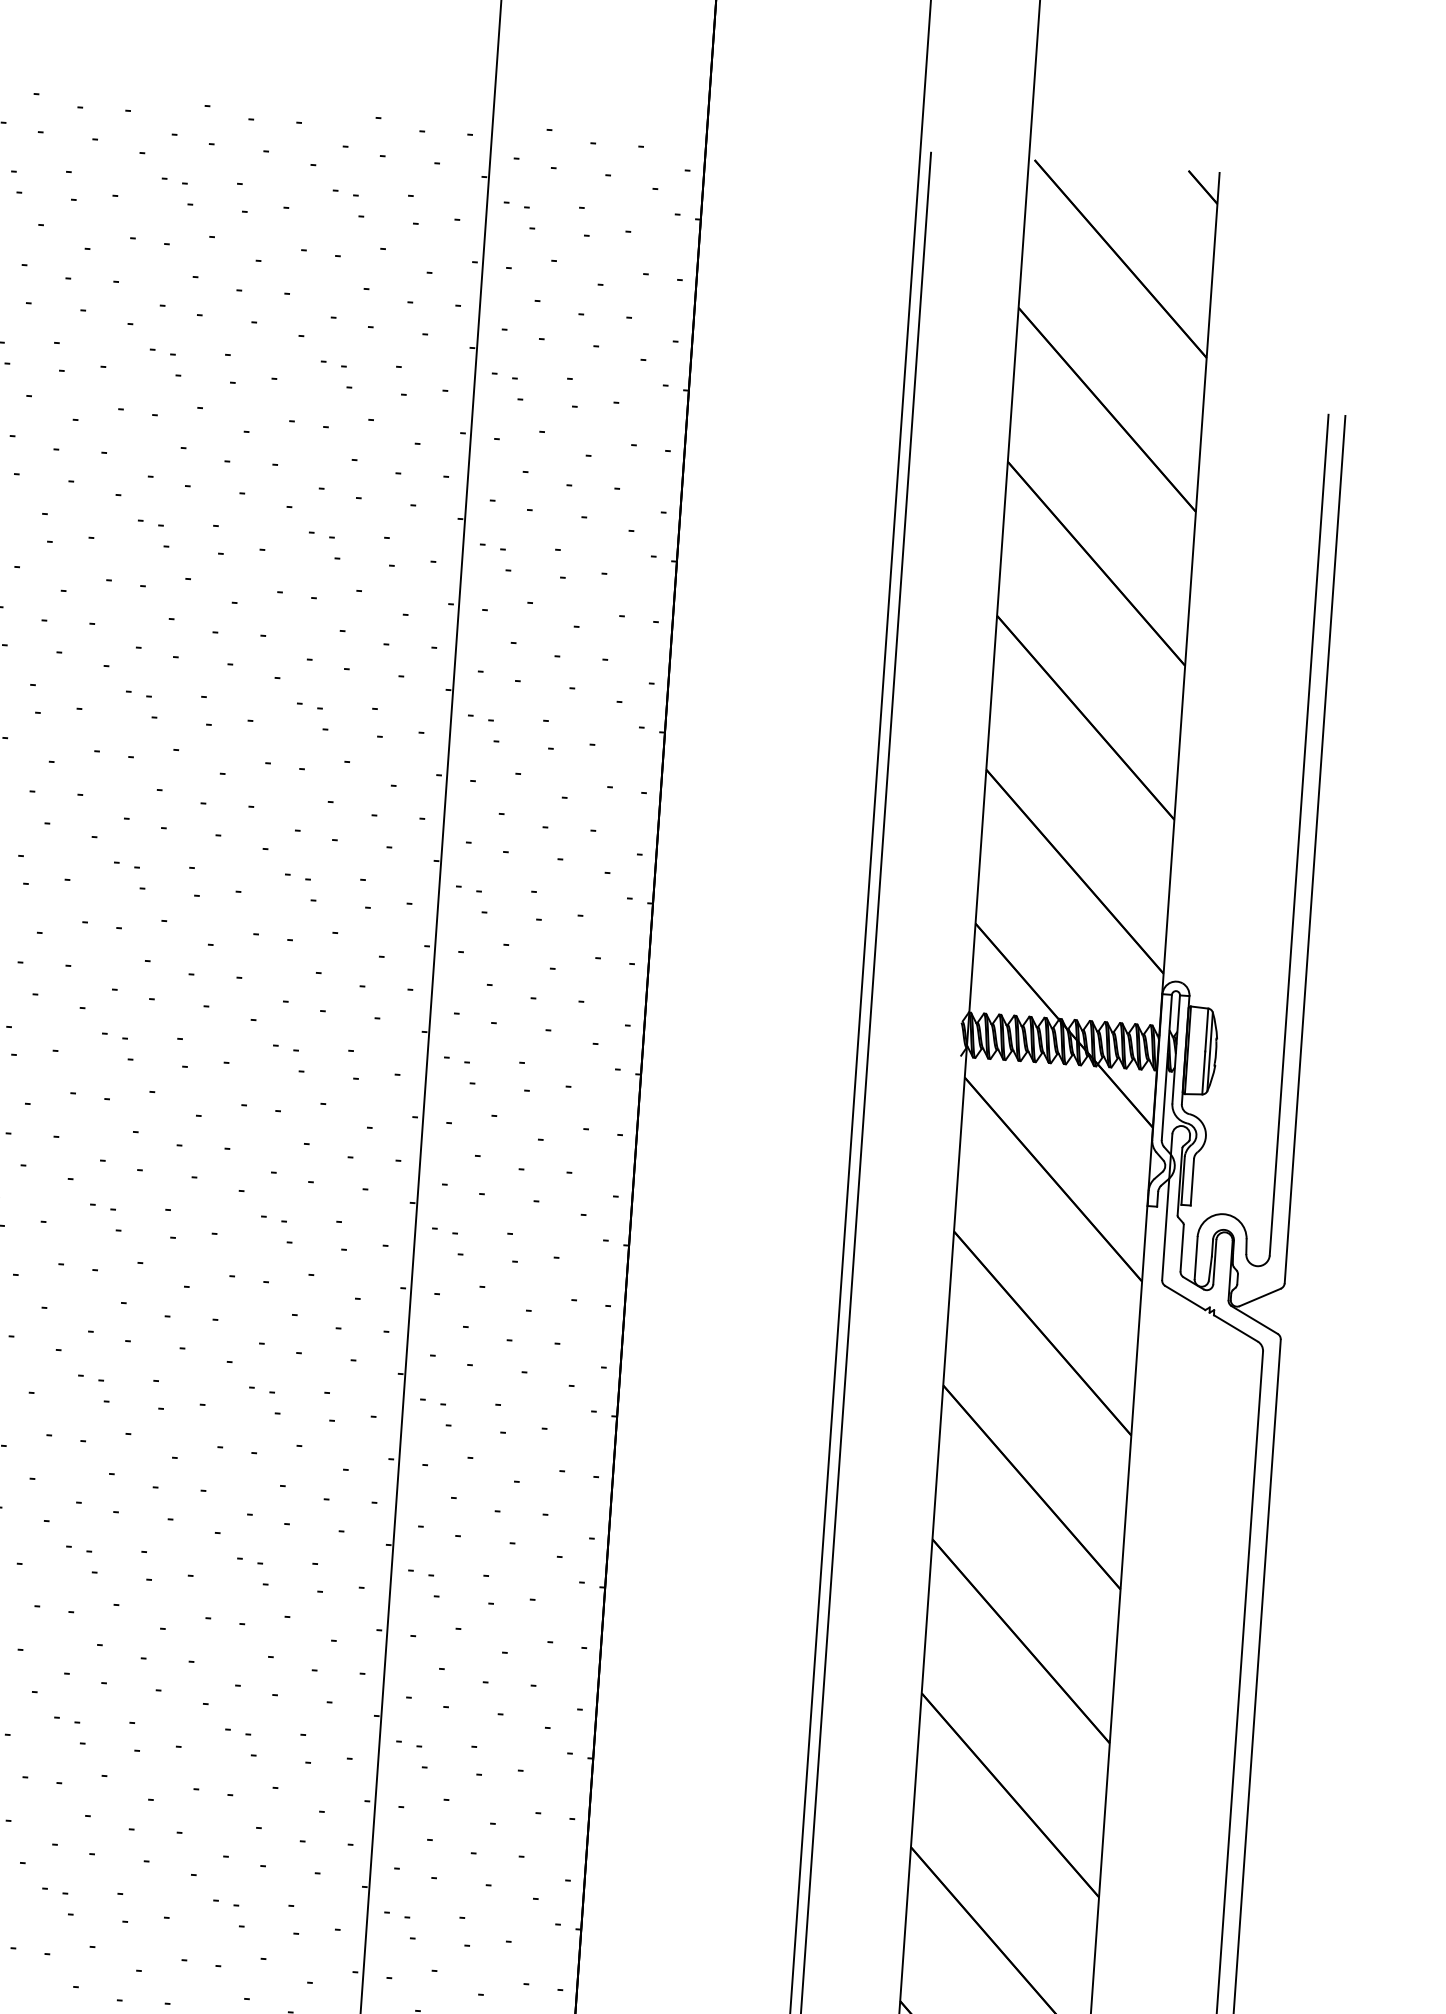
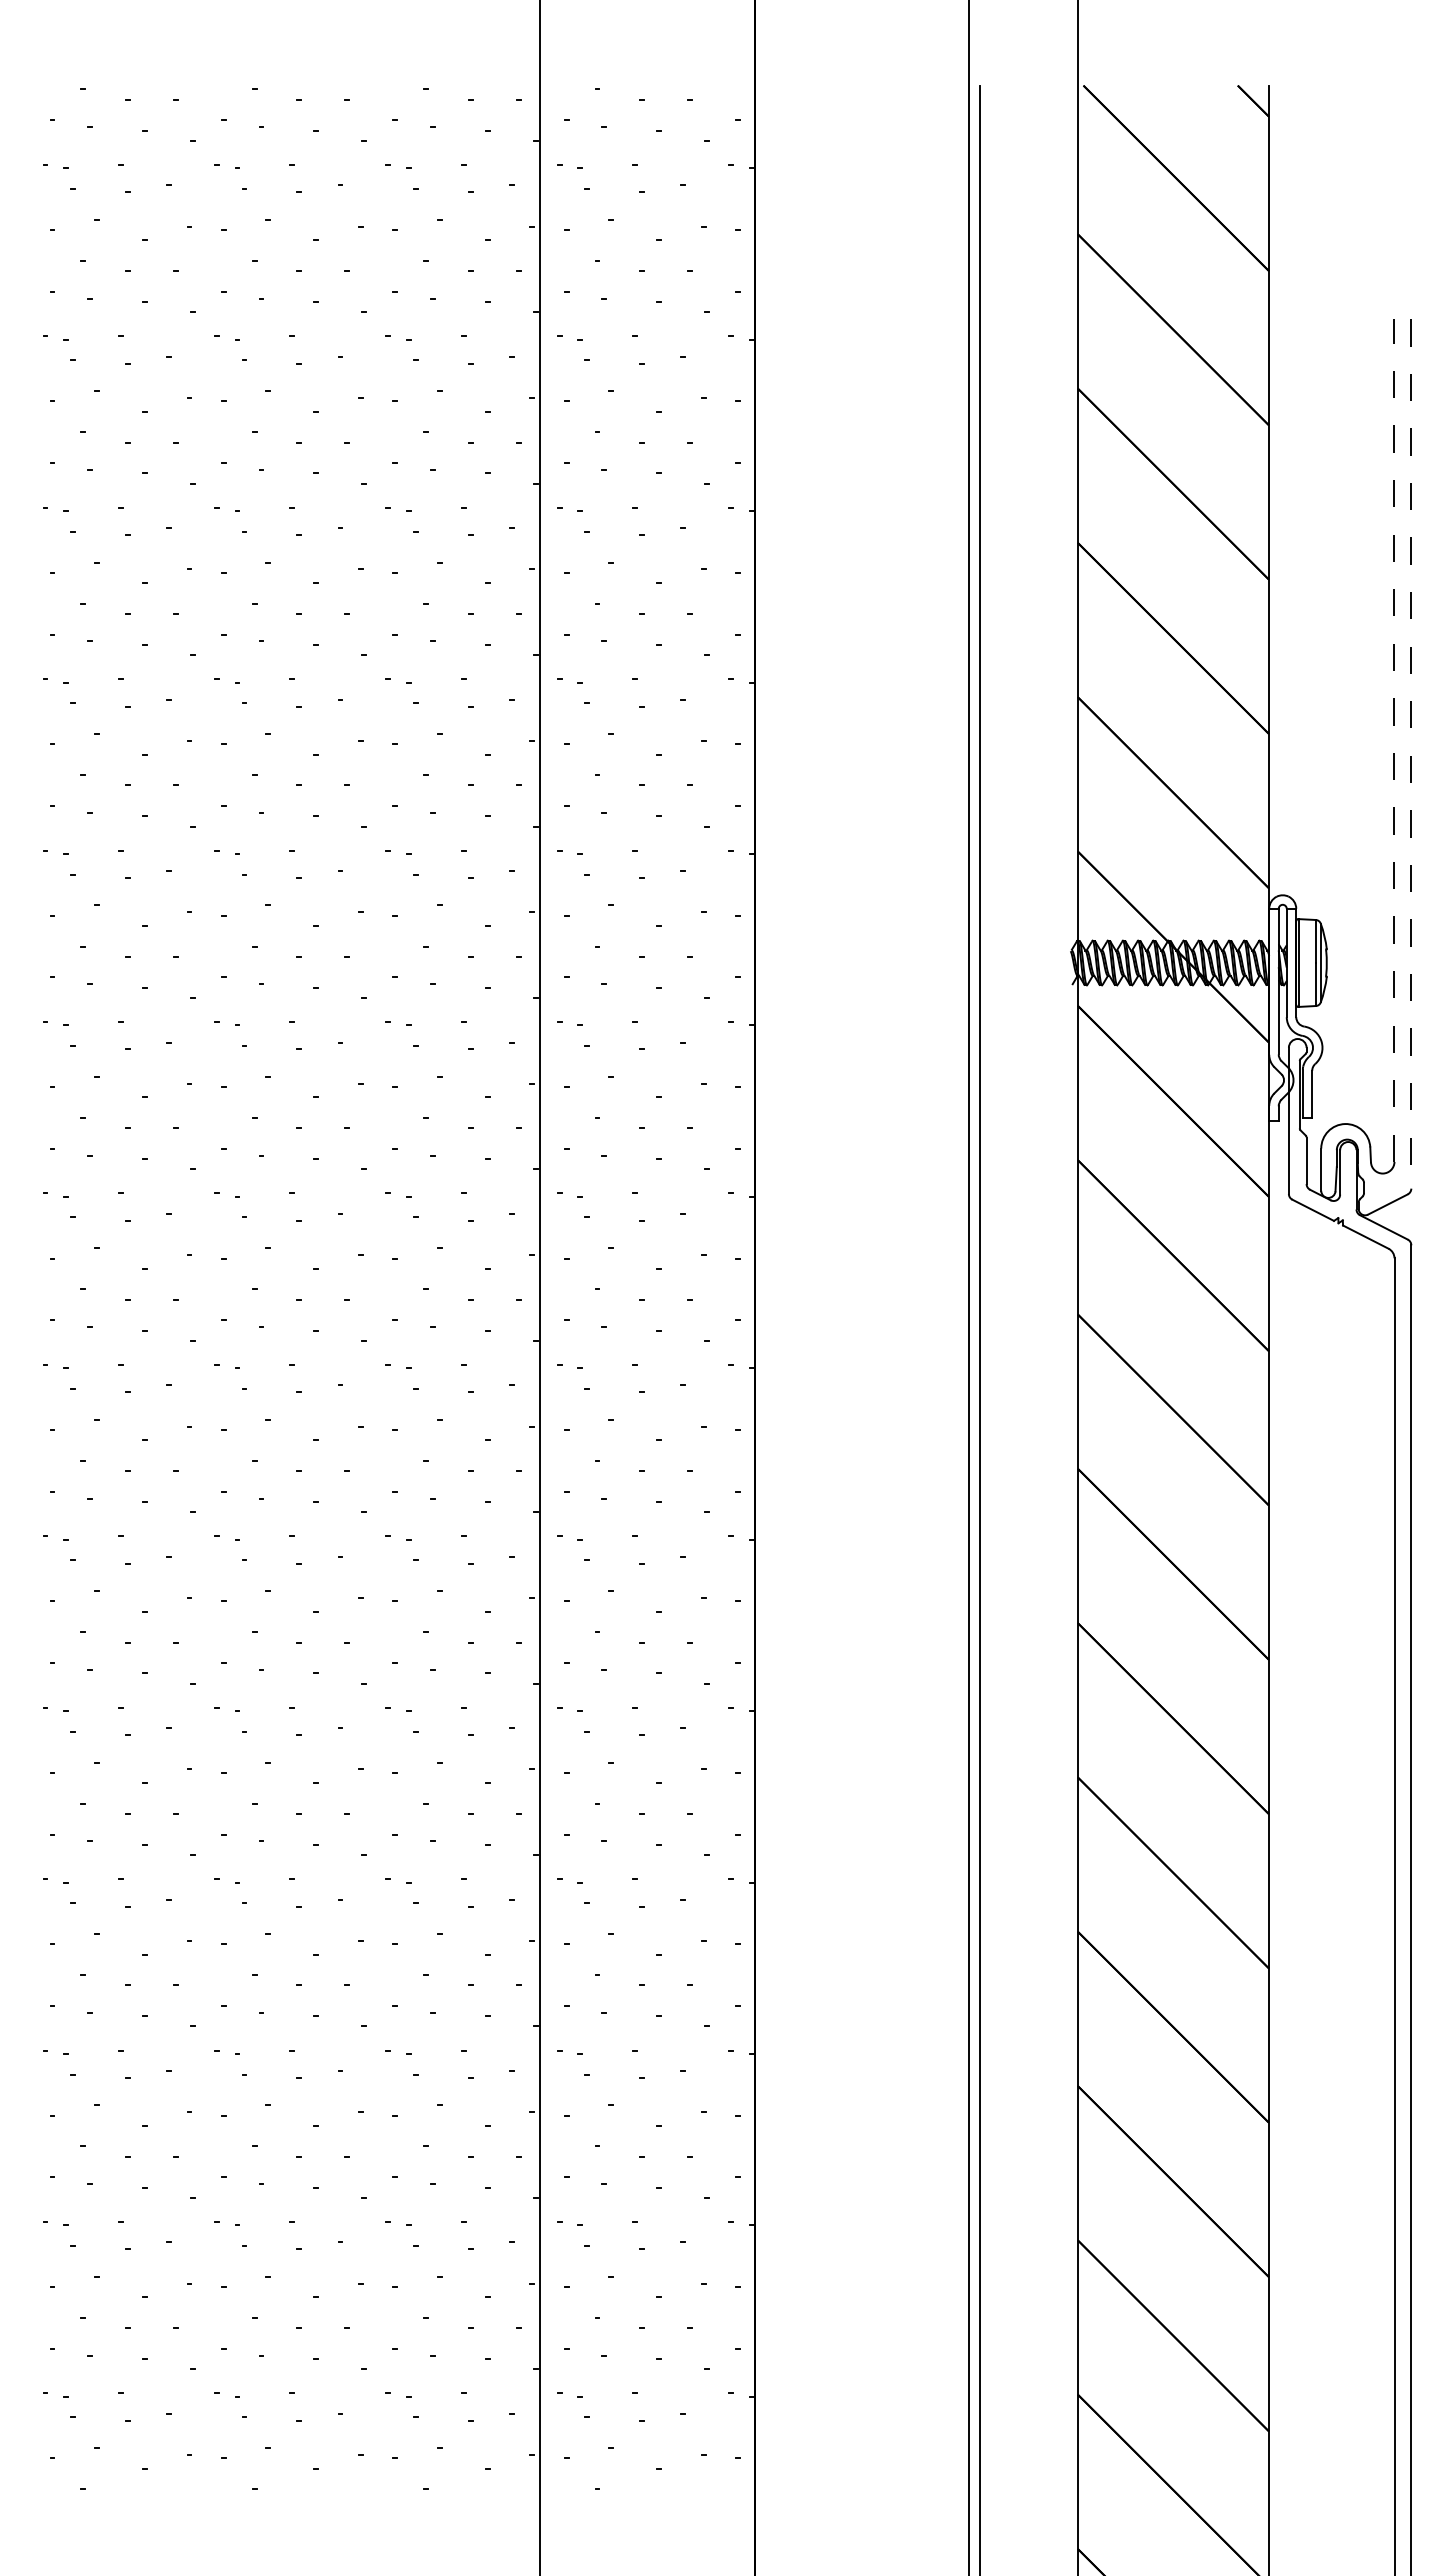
line: (1299, 835) -> (1394, 740), solid -> dashed
line: (1315, 849) -> (1411, 753), solid -> dashed

